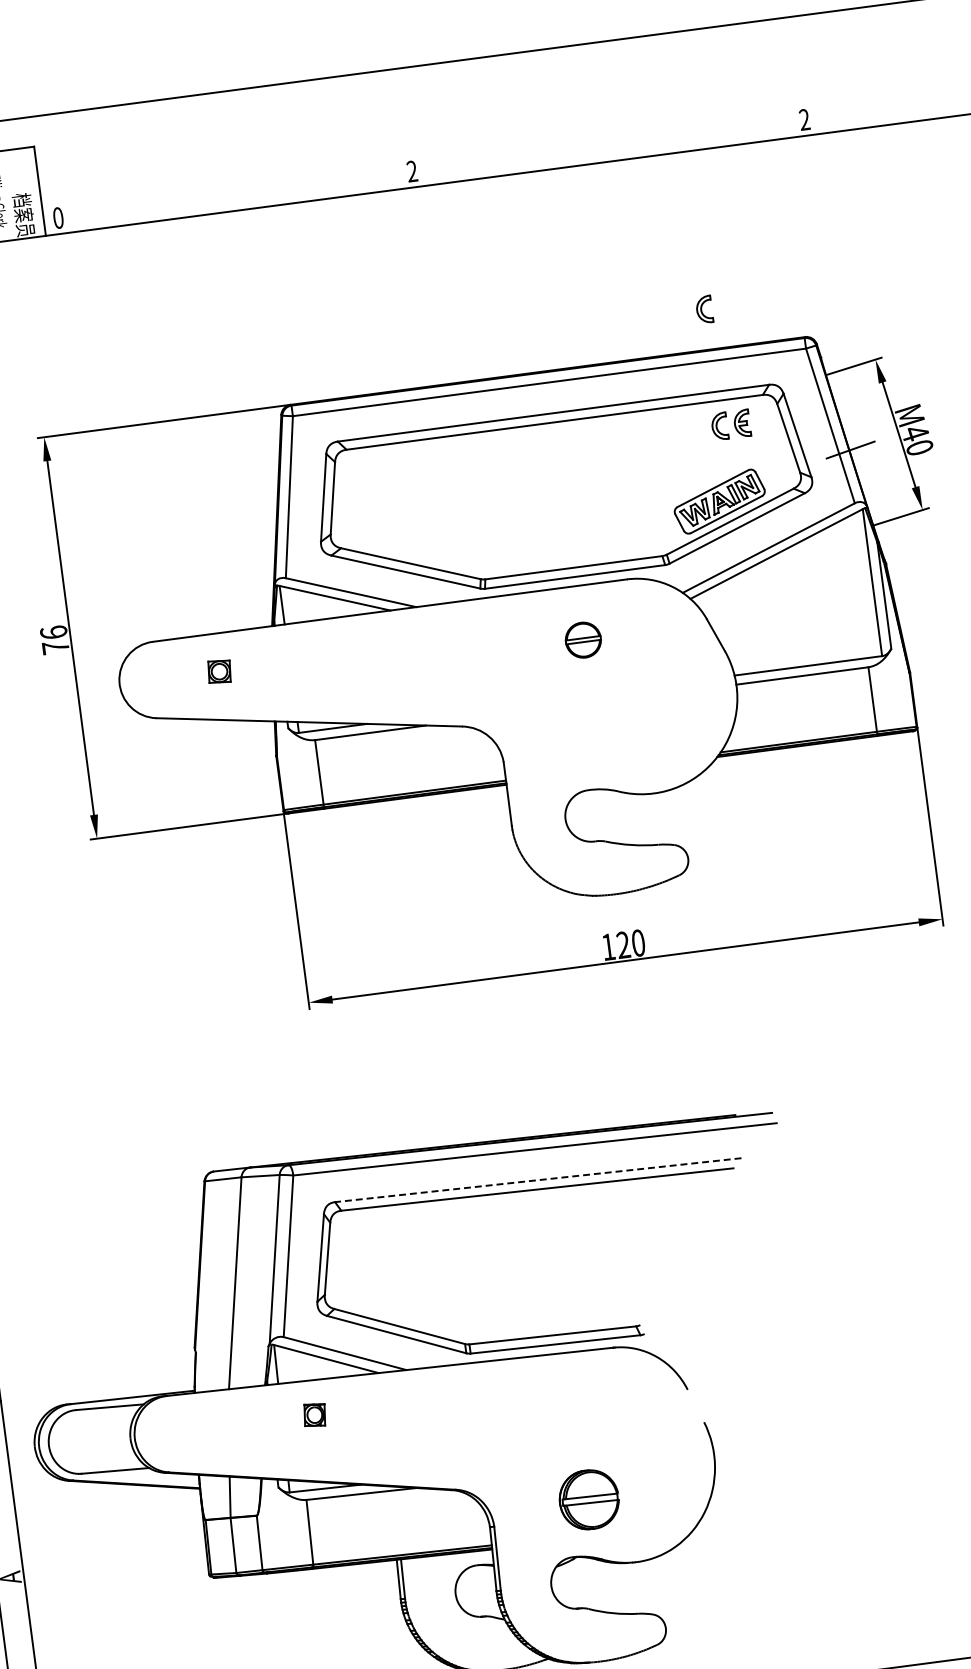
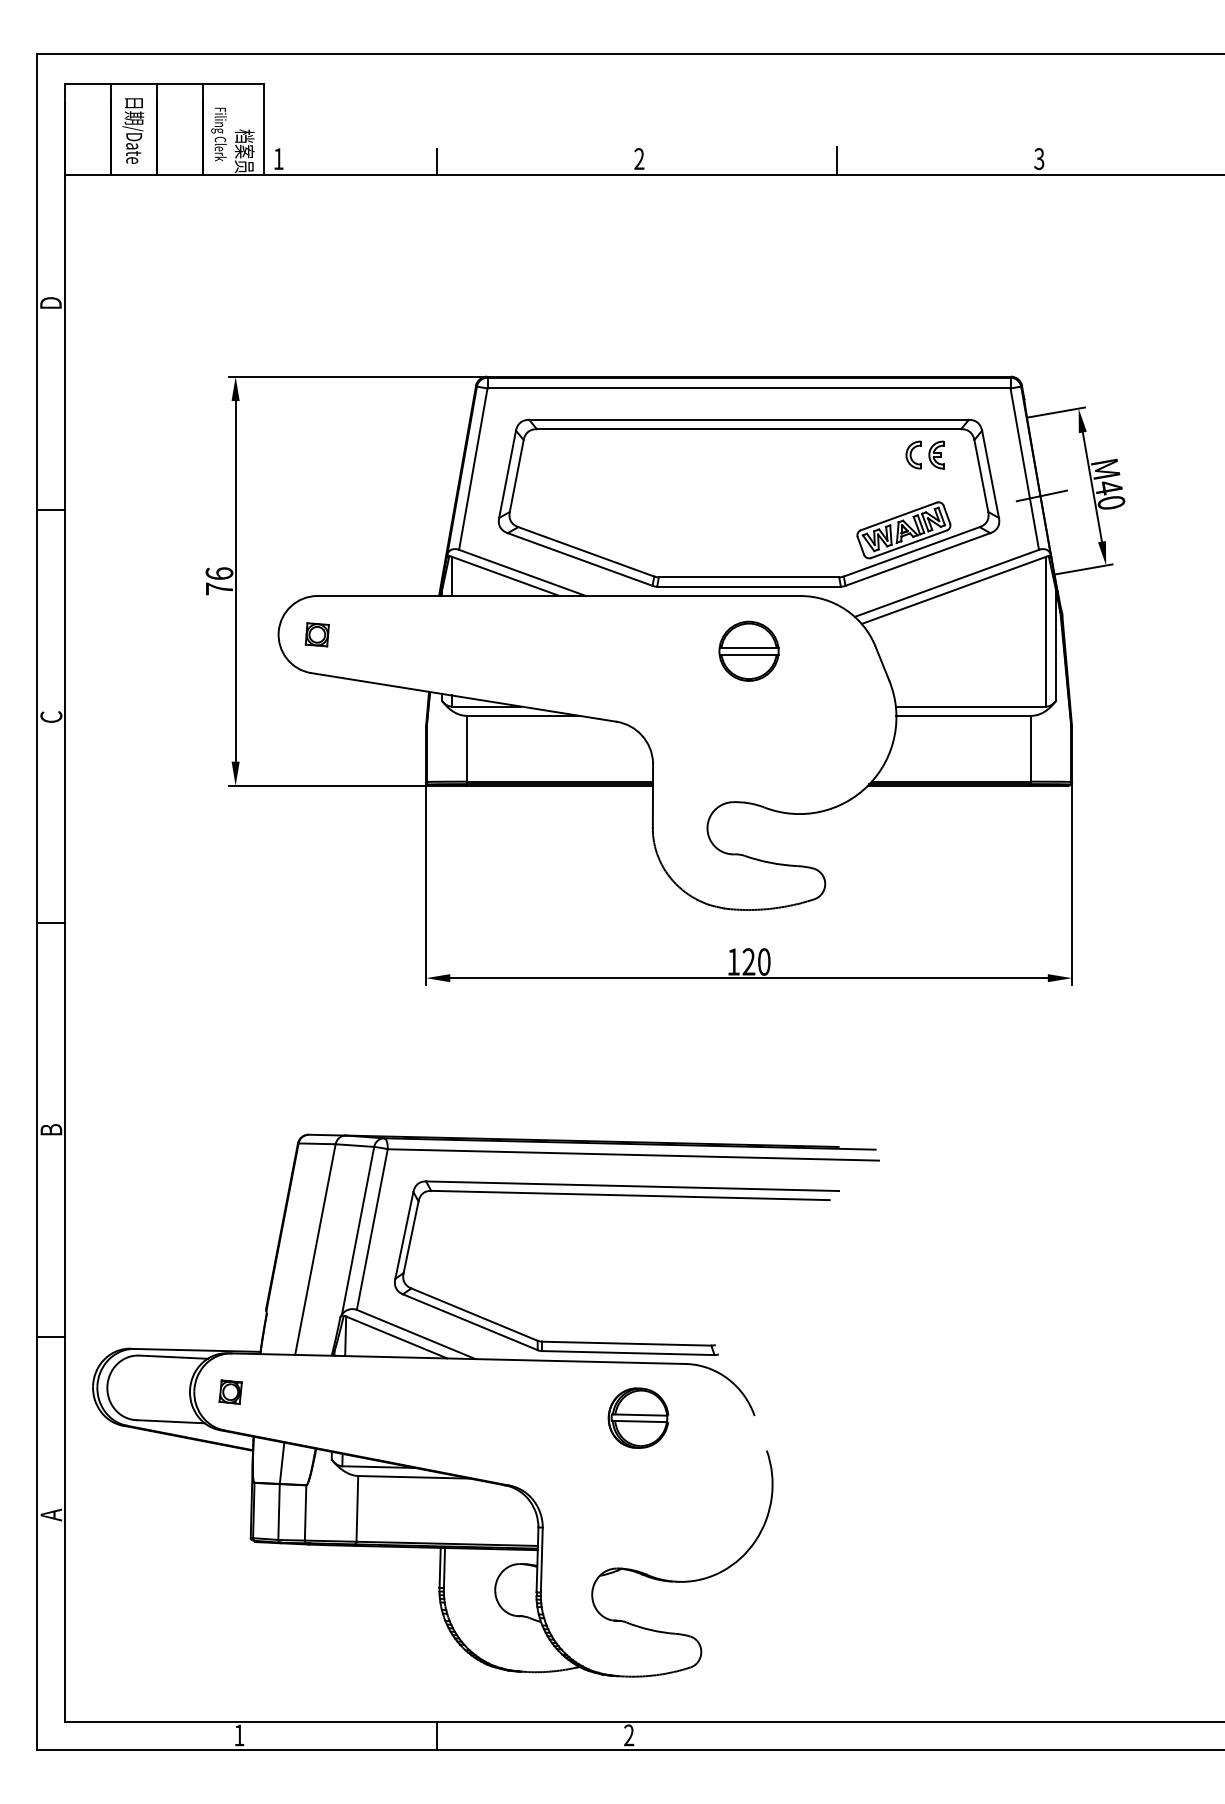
text: (804, 120) -> (1039, 159), 2 -> 3
line: (605, 147) -> (836, 160), added
line: (213, 200) -> (436, 161), added
text: (58, 218) -> (278, 159), 0 -> 1
part: (703, 309) -> (913, 335), removed
part: (582, 639) -> (748, 650), size x1.67
part: (218, 671) -> (316, 634), moved
line: (538, 1180) -> (632, 1186), dashed -> solid
part: (314, 1414) -> (230, 1391), moved
part: (589, 1499) -> (638, 1417), moved

